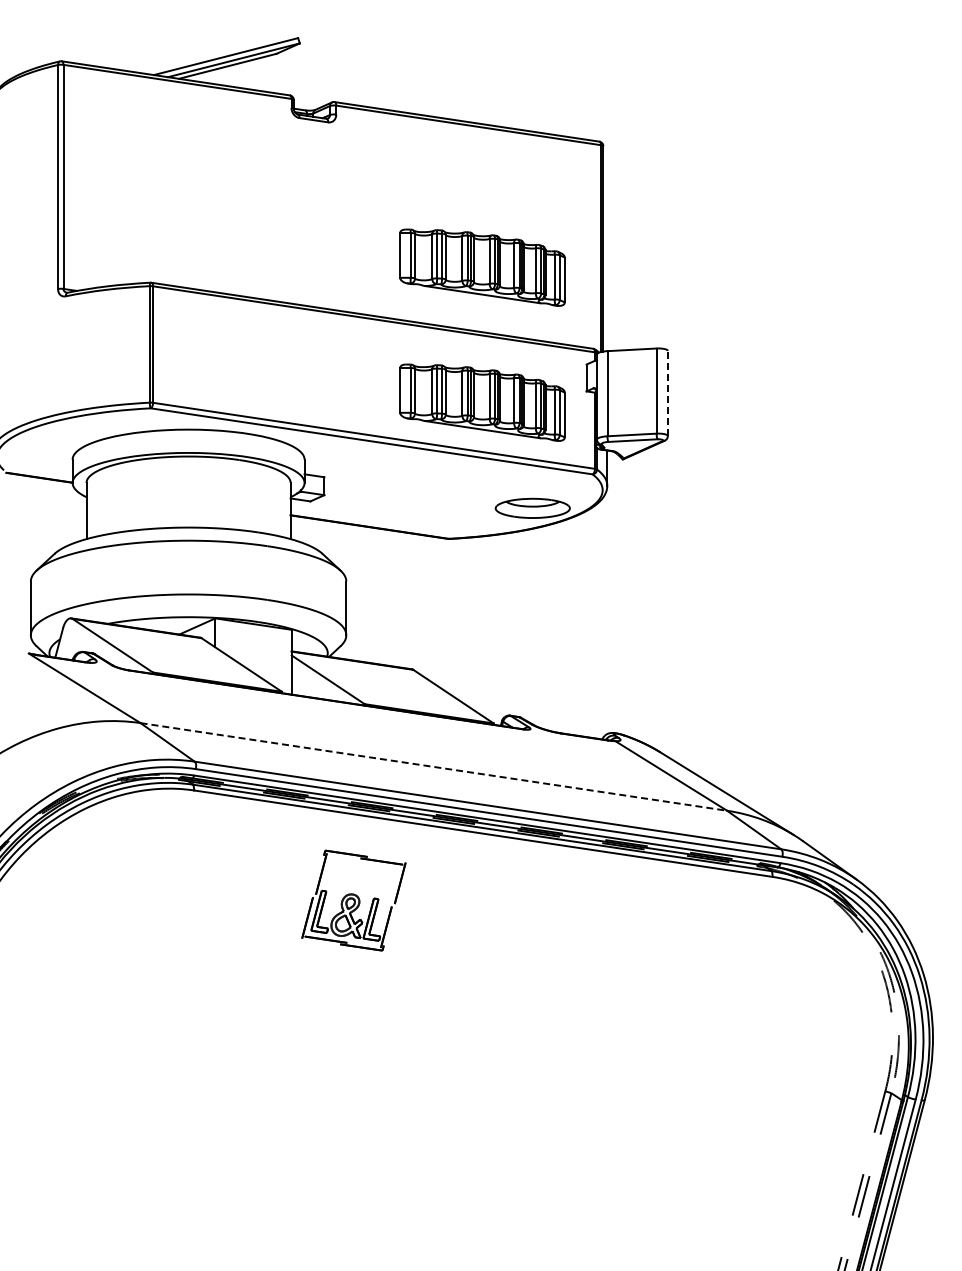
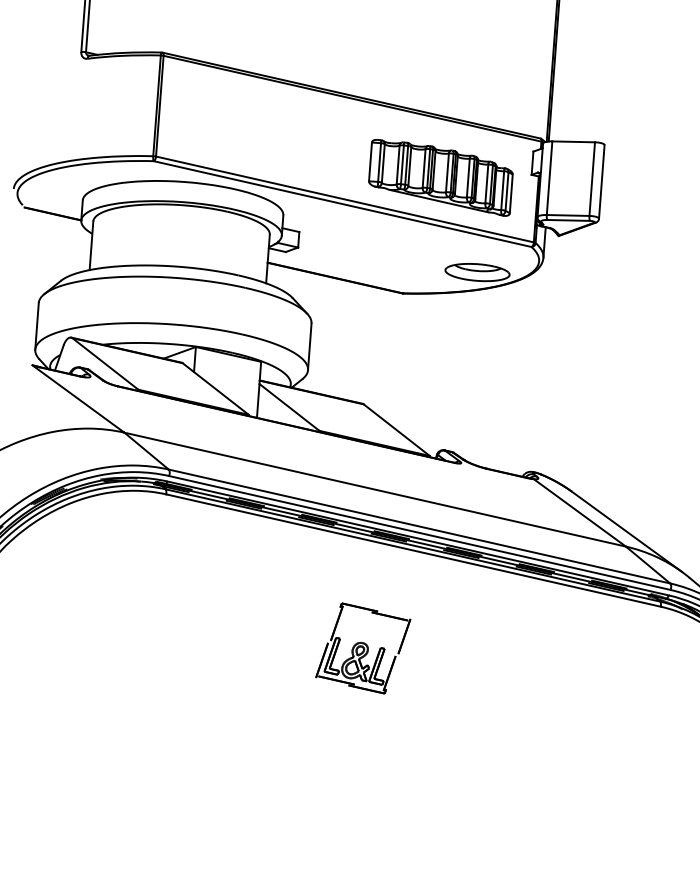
part: (482, 267) -> (449, 60), removed
line: (667, 393) -> (601, 181), dashed -> solid
line: (433, 766) -> (374, 489), dashed -> solid
part: (353, 900) -> (362, 648), moved

